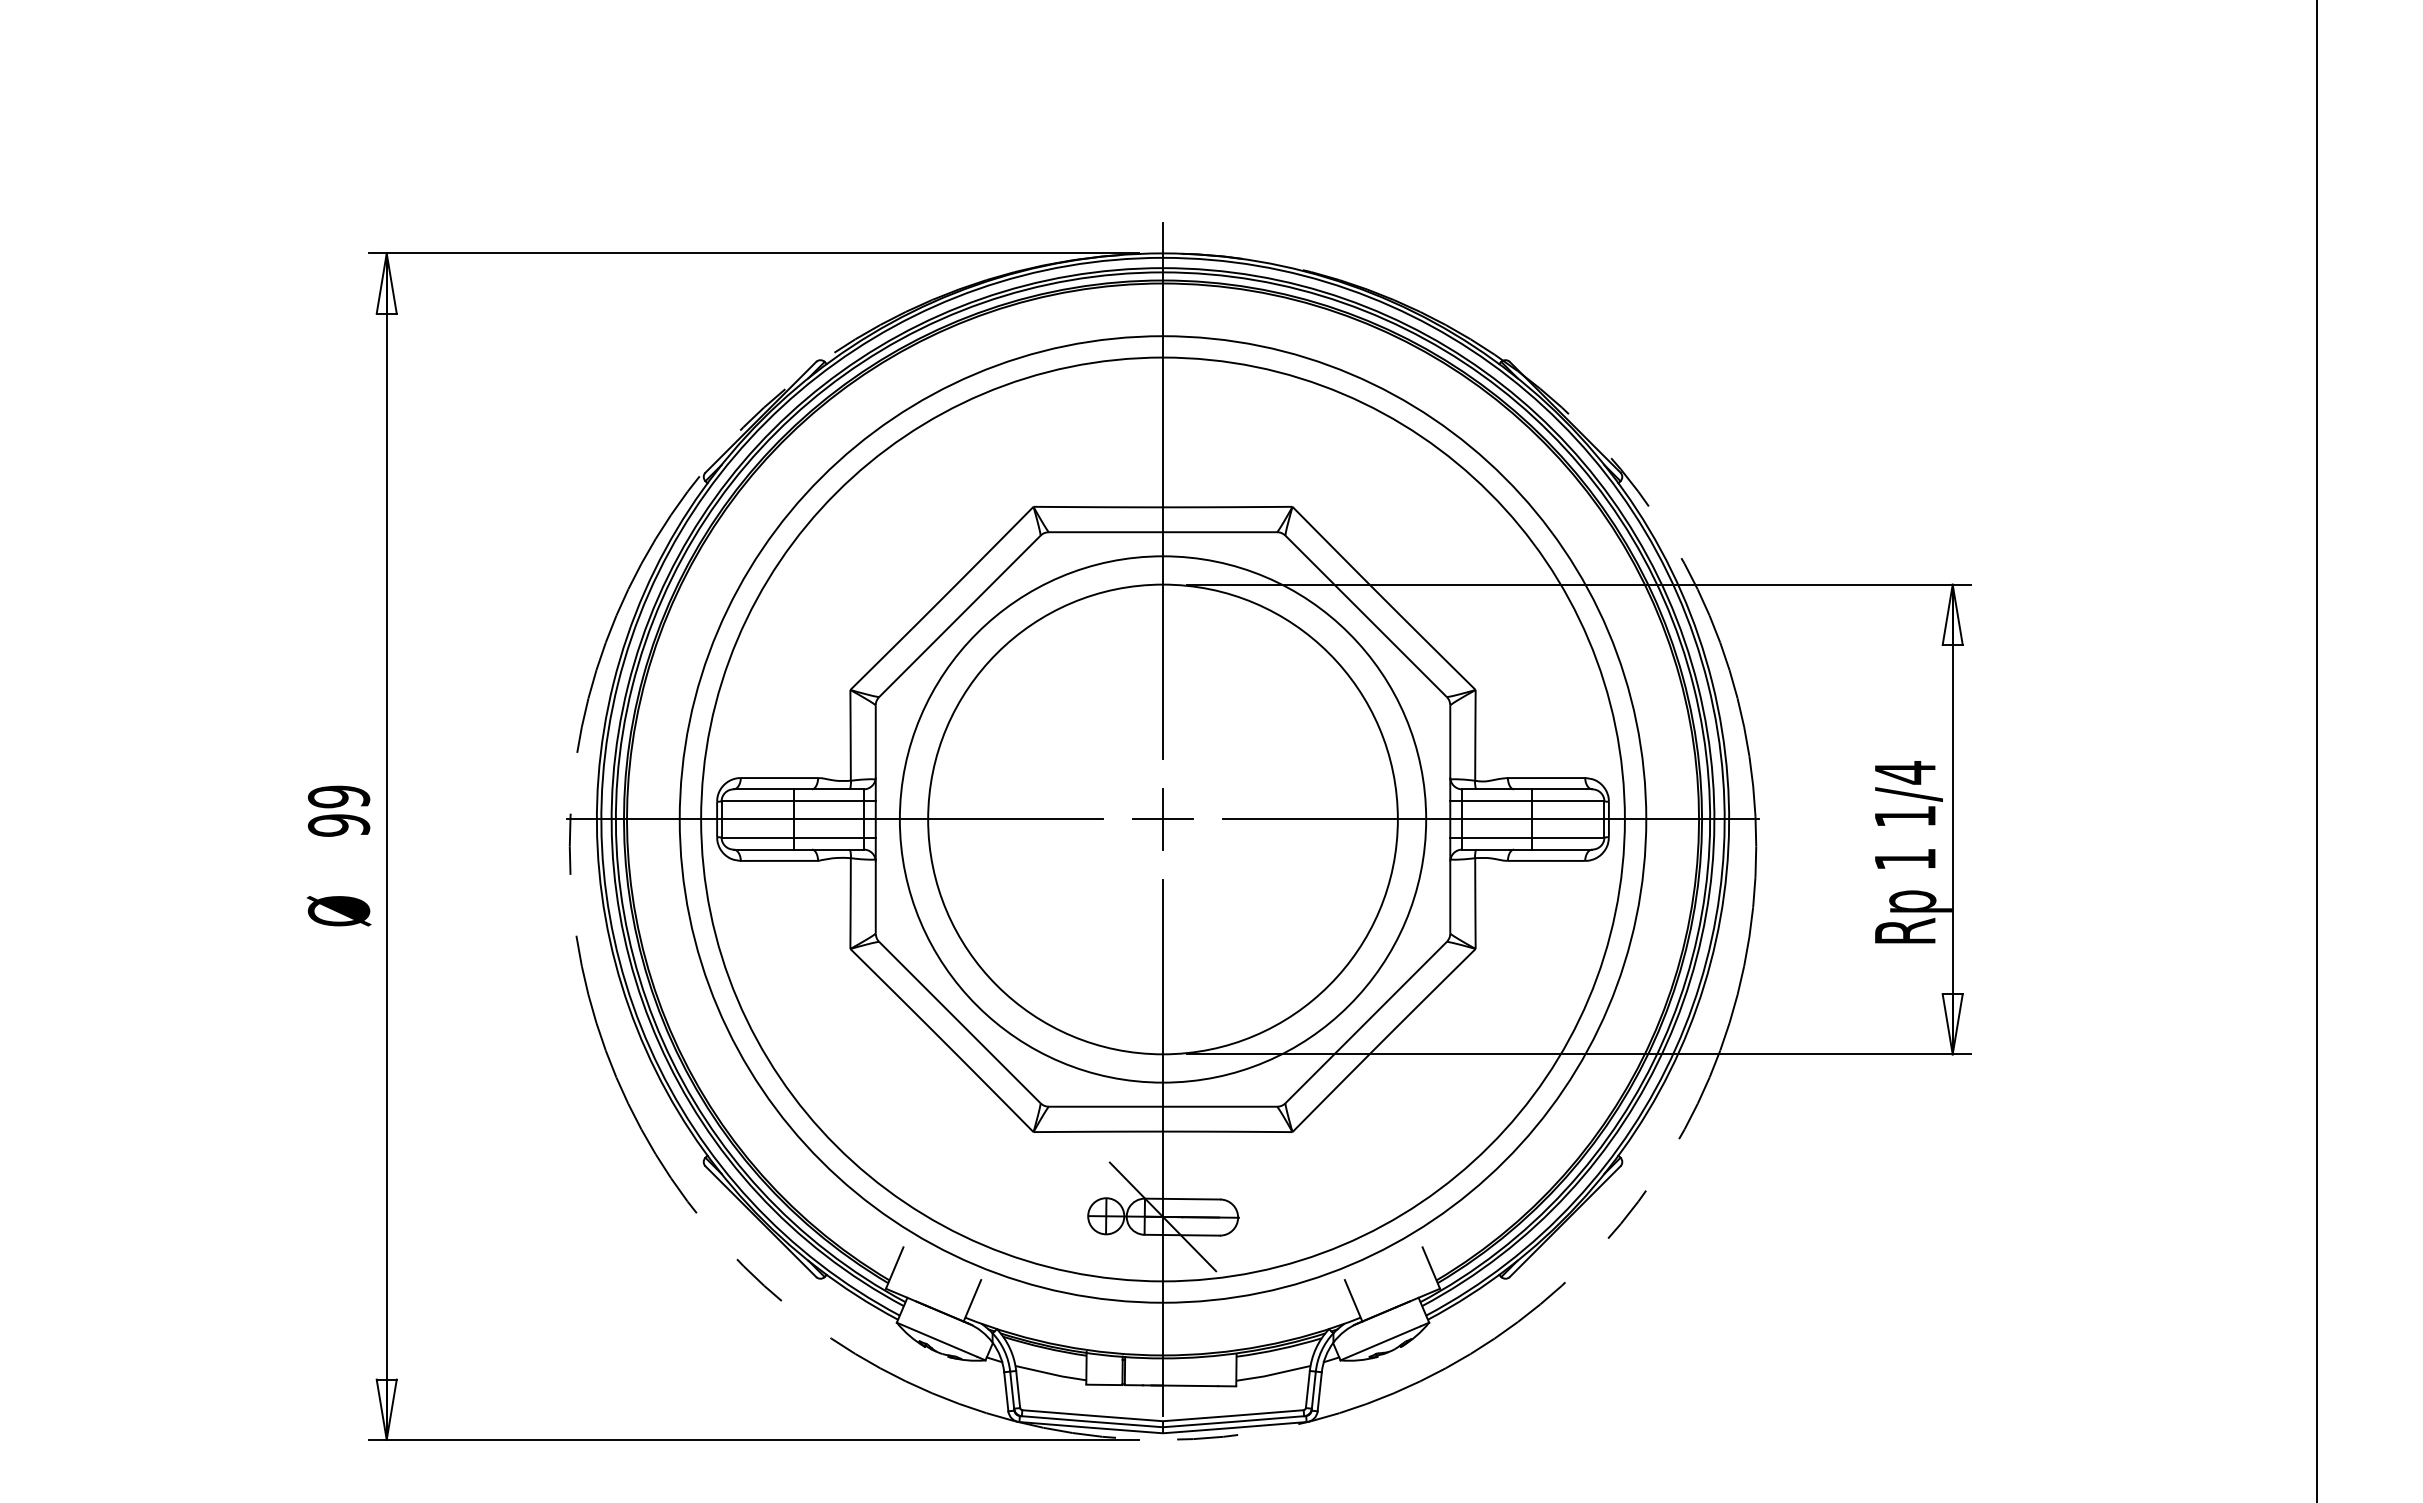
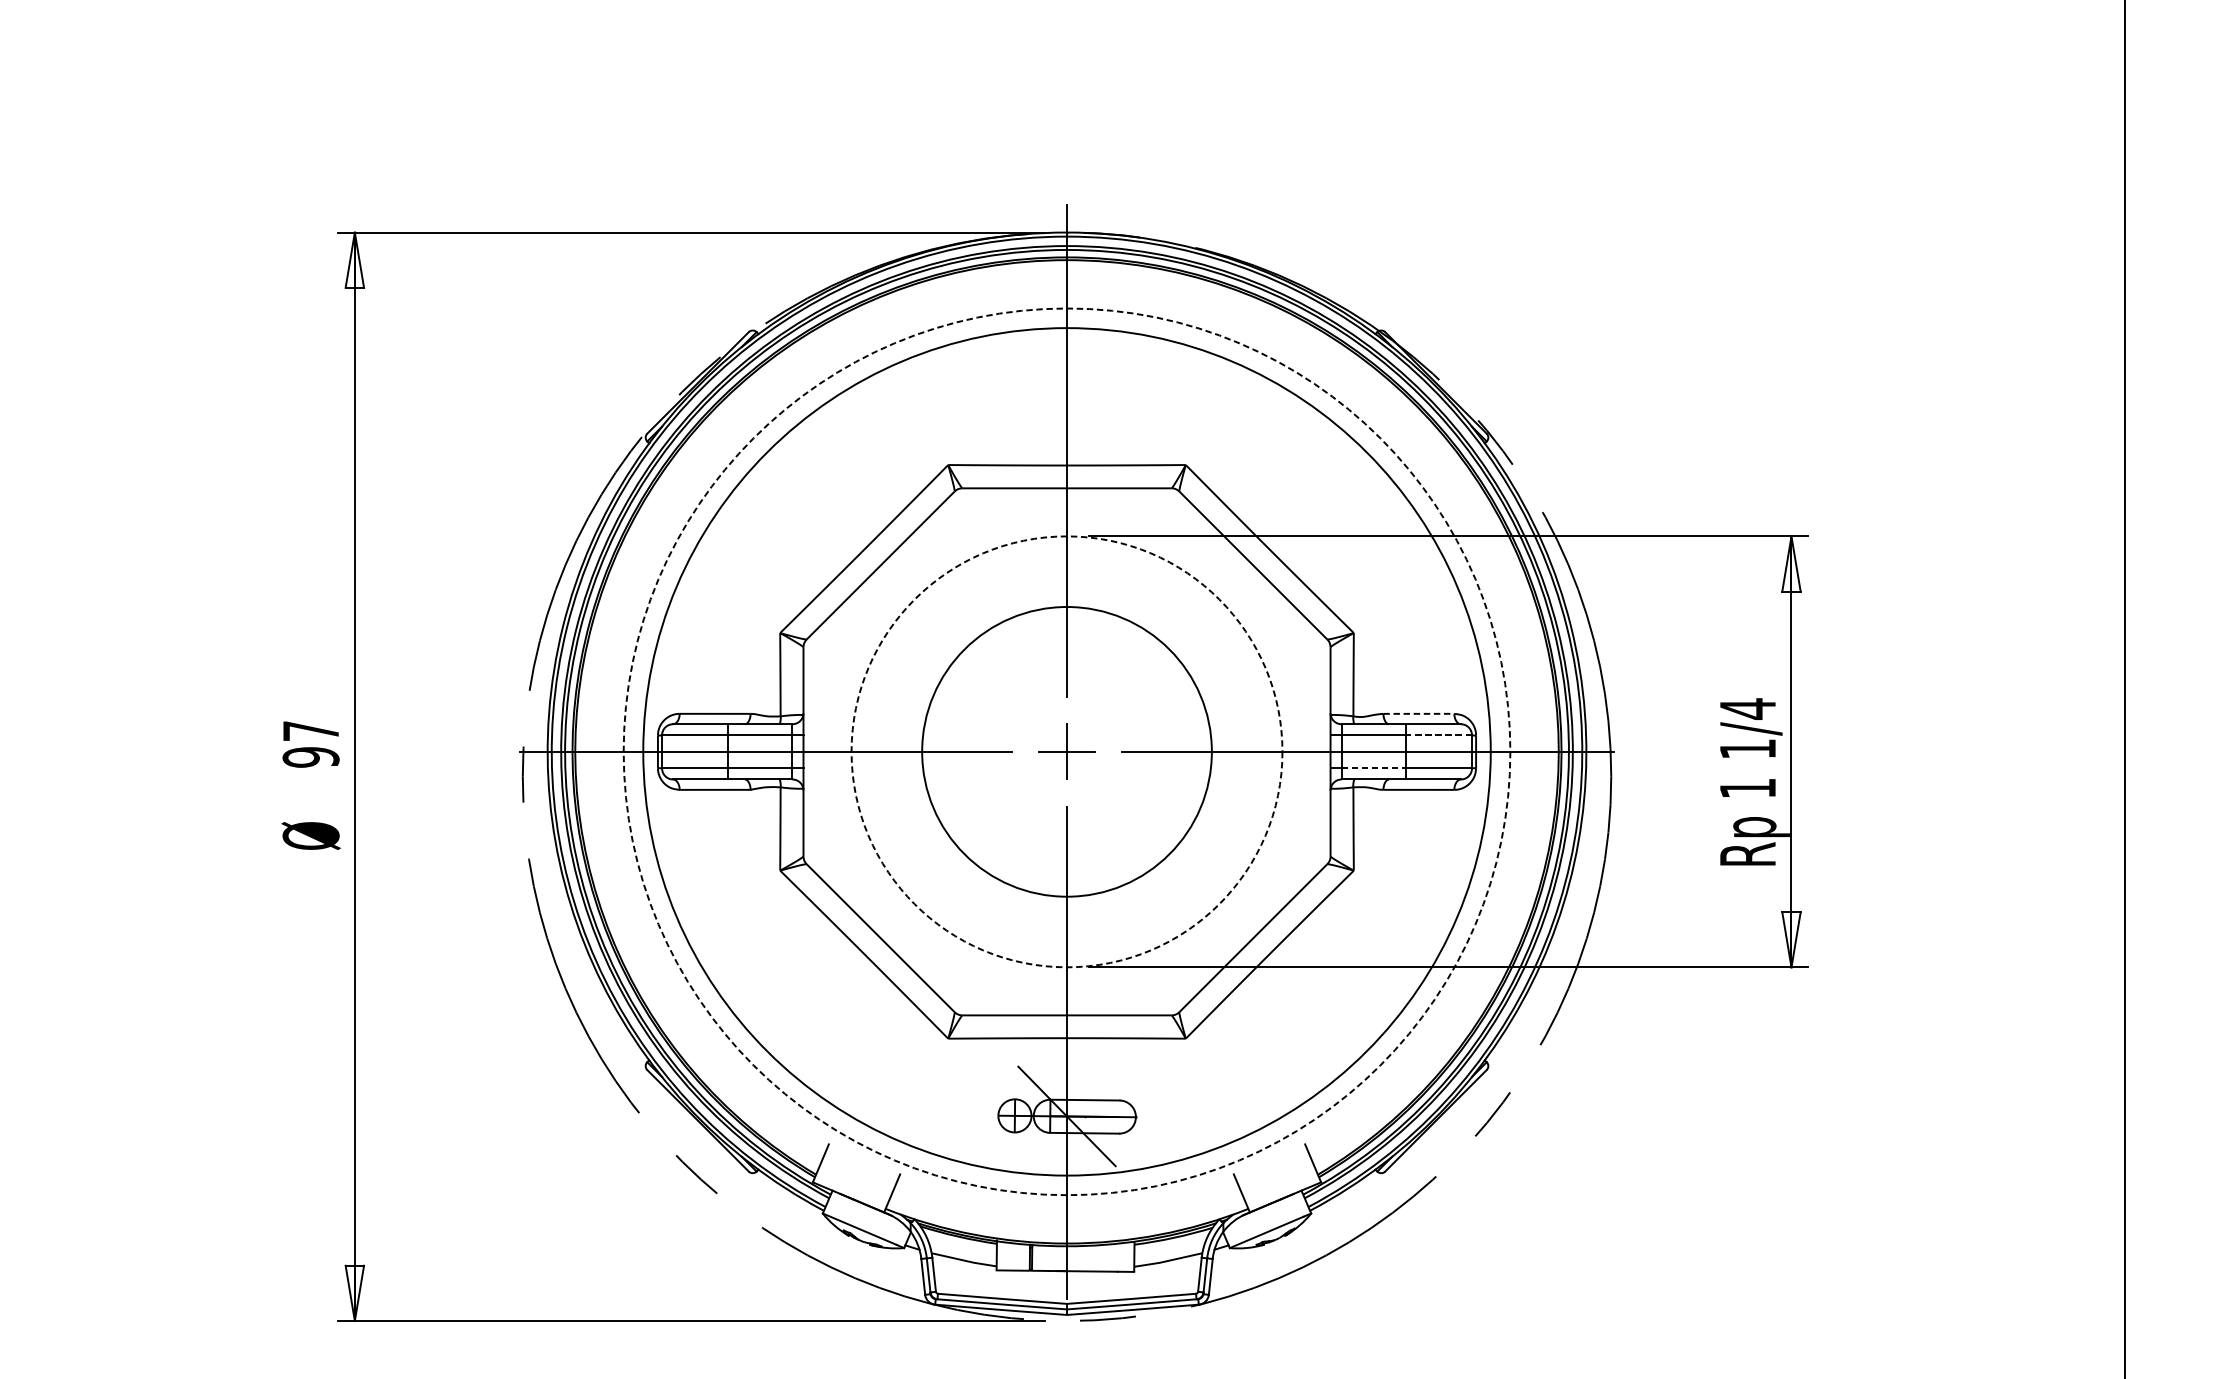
line: (1546, 778) -> (1418, 714), solid -> dashed
text: (338, 796) -> (310, 730), 99 -> 97
line: (1567, 801) -> (1438, 735), solid -> dashed
circle: (1162, 819) -> (1066, 751), size x0.6
circle: (1162, 819) -> (1066, 751), solid -> dashed
circle: (1162, 819) -> (1066, 751), solid -> dashed
line: (1497, 837) -> (1373, 768), solid -> dashed

